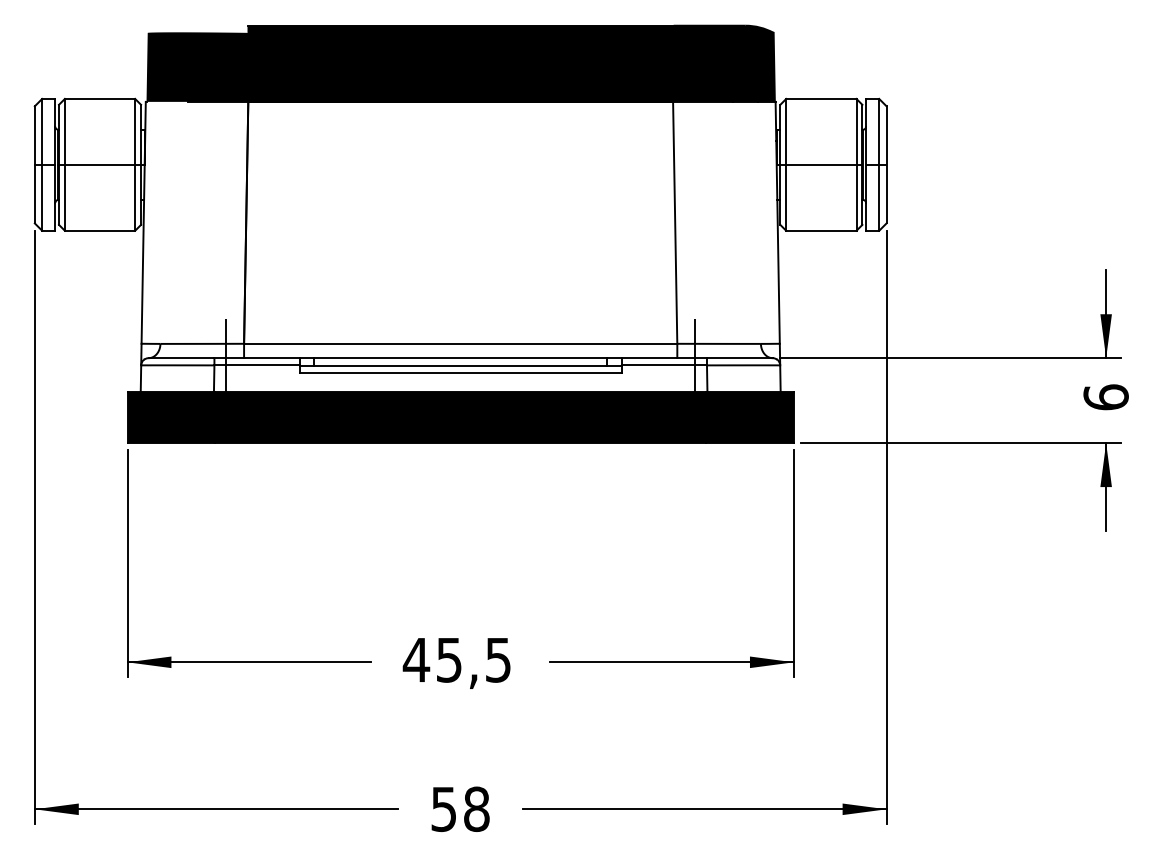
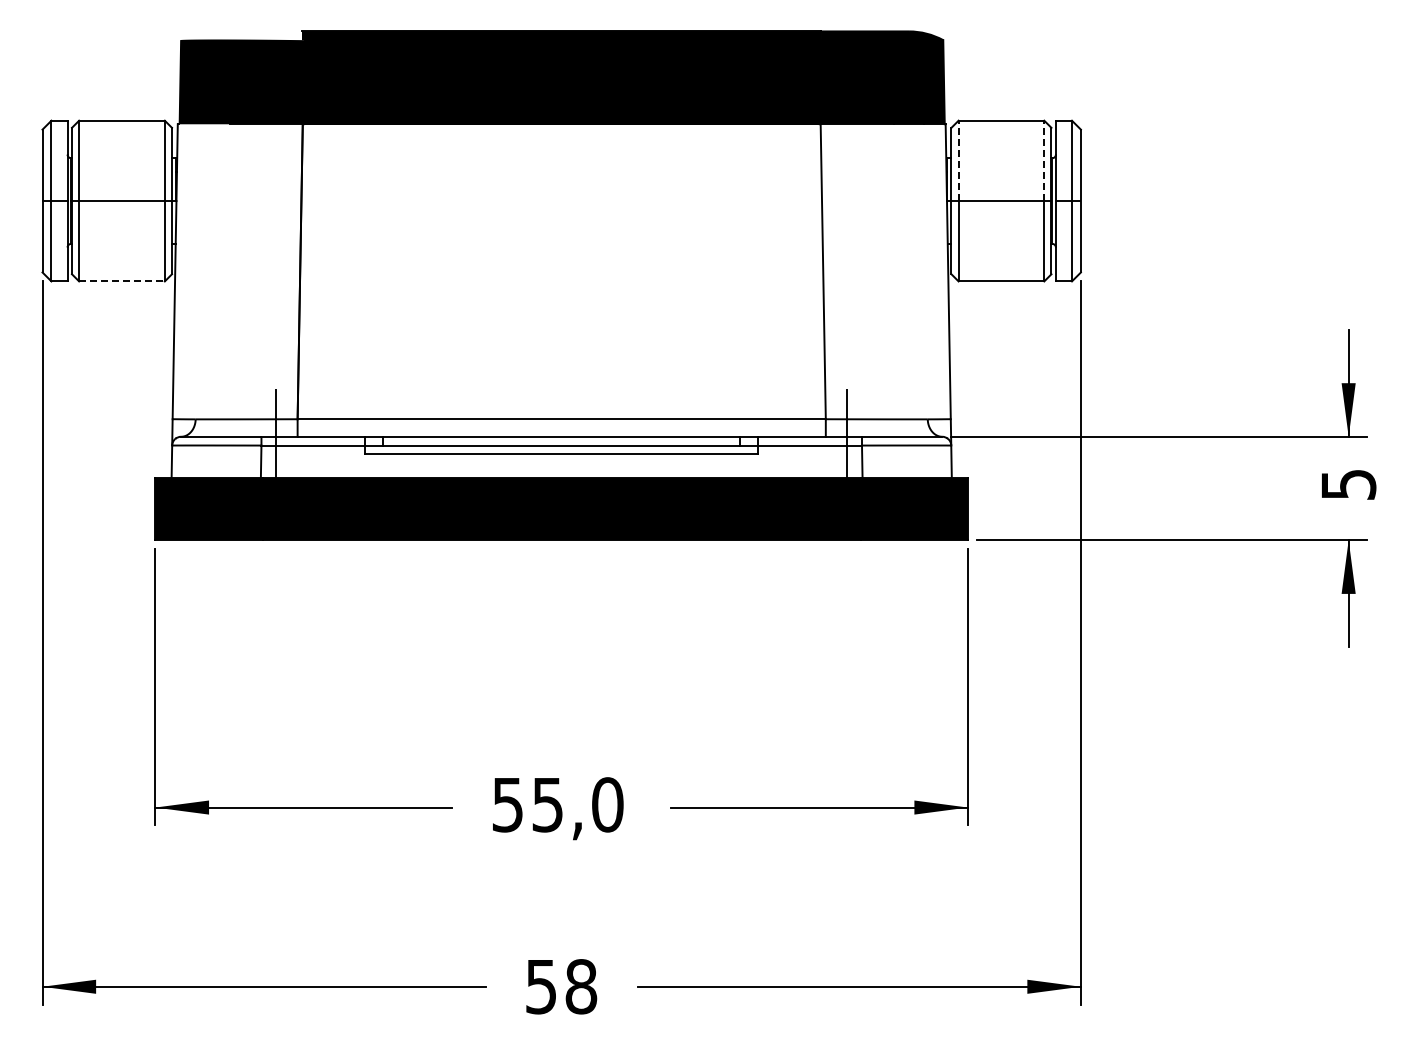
line: (786, 131) -> (958, 160), solid -> dashed
line: (856, 131) -> (1044, 160), solid -> dashed
line: (100, 230) -> (122, 281), solid -> dashed
text: (1106, 397) -> (1348, 484), 6 -> 5
text: (457, 659) -> (557, 804), 45,5 -> 55,0

